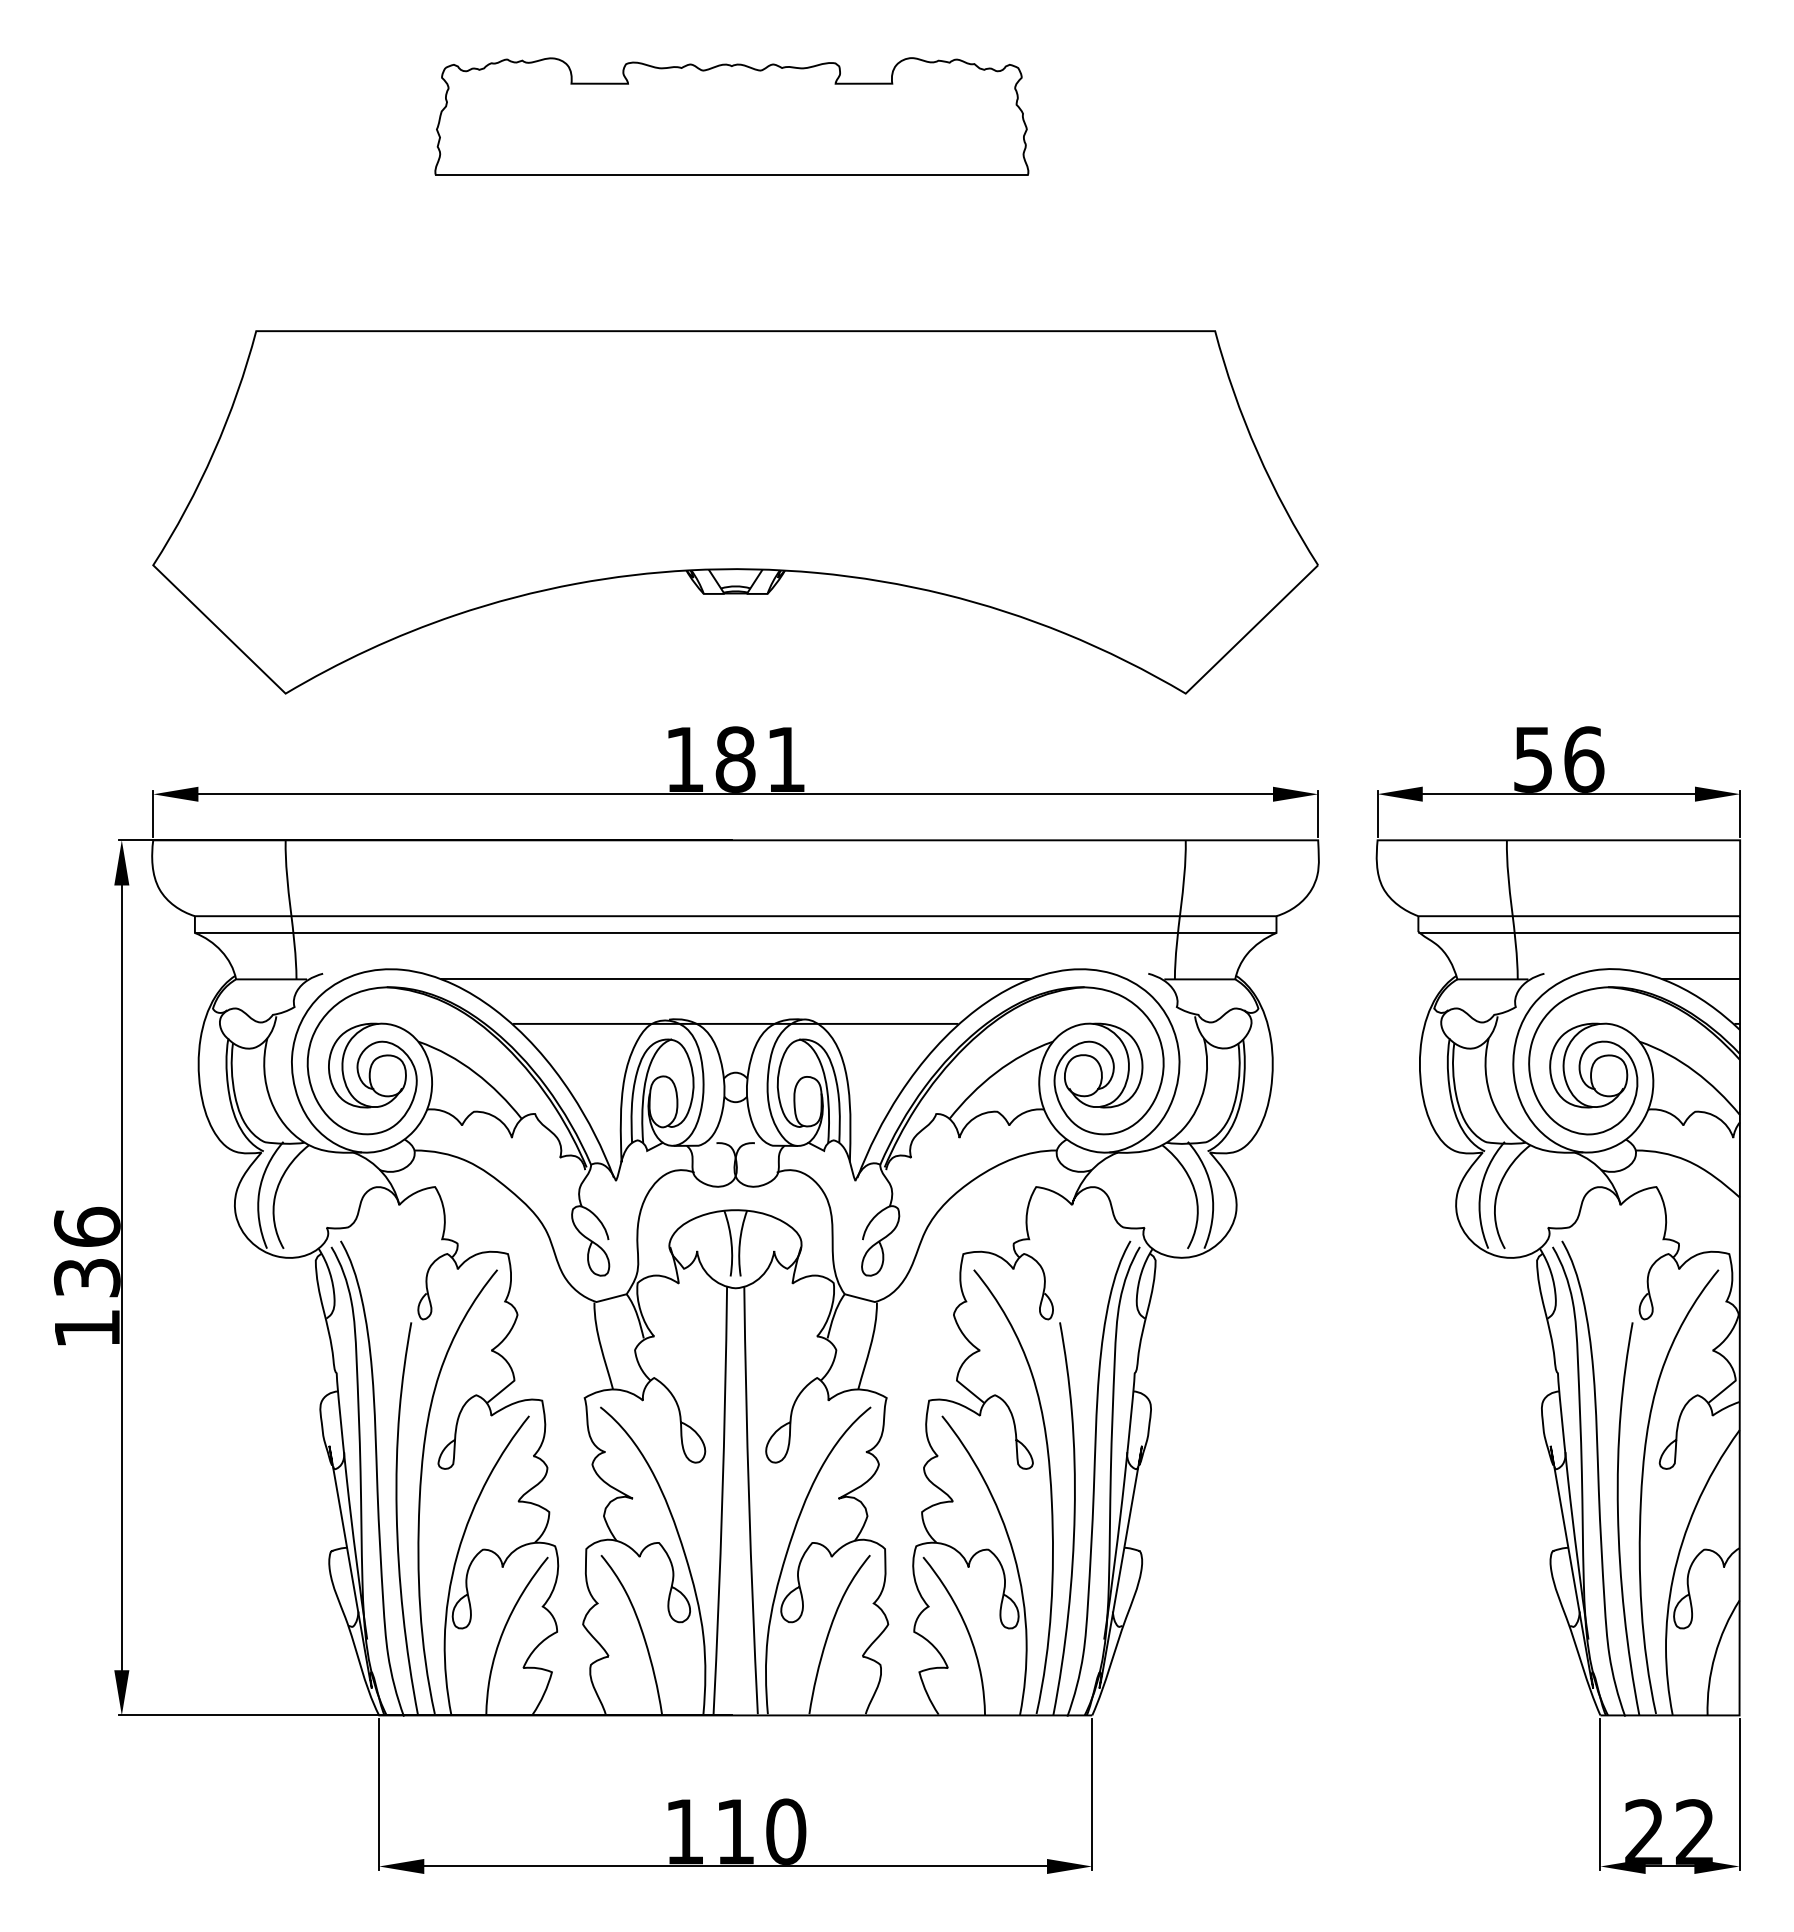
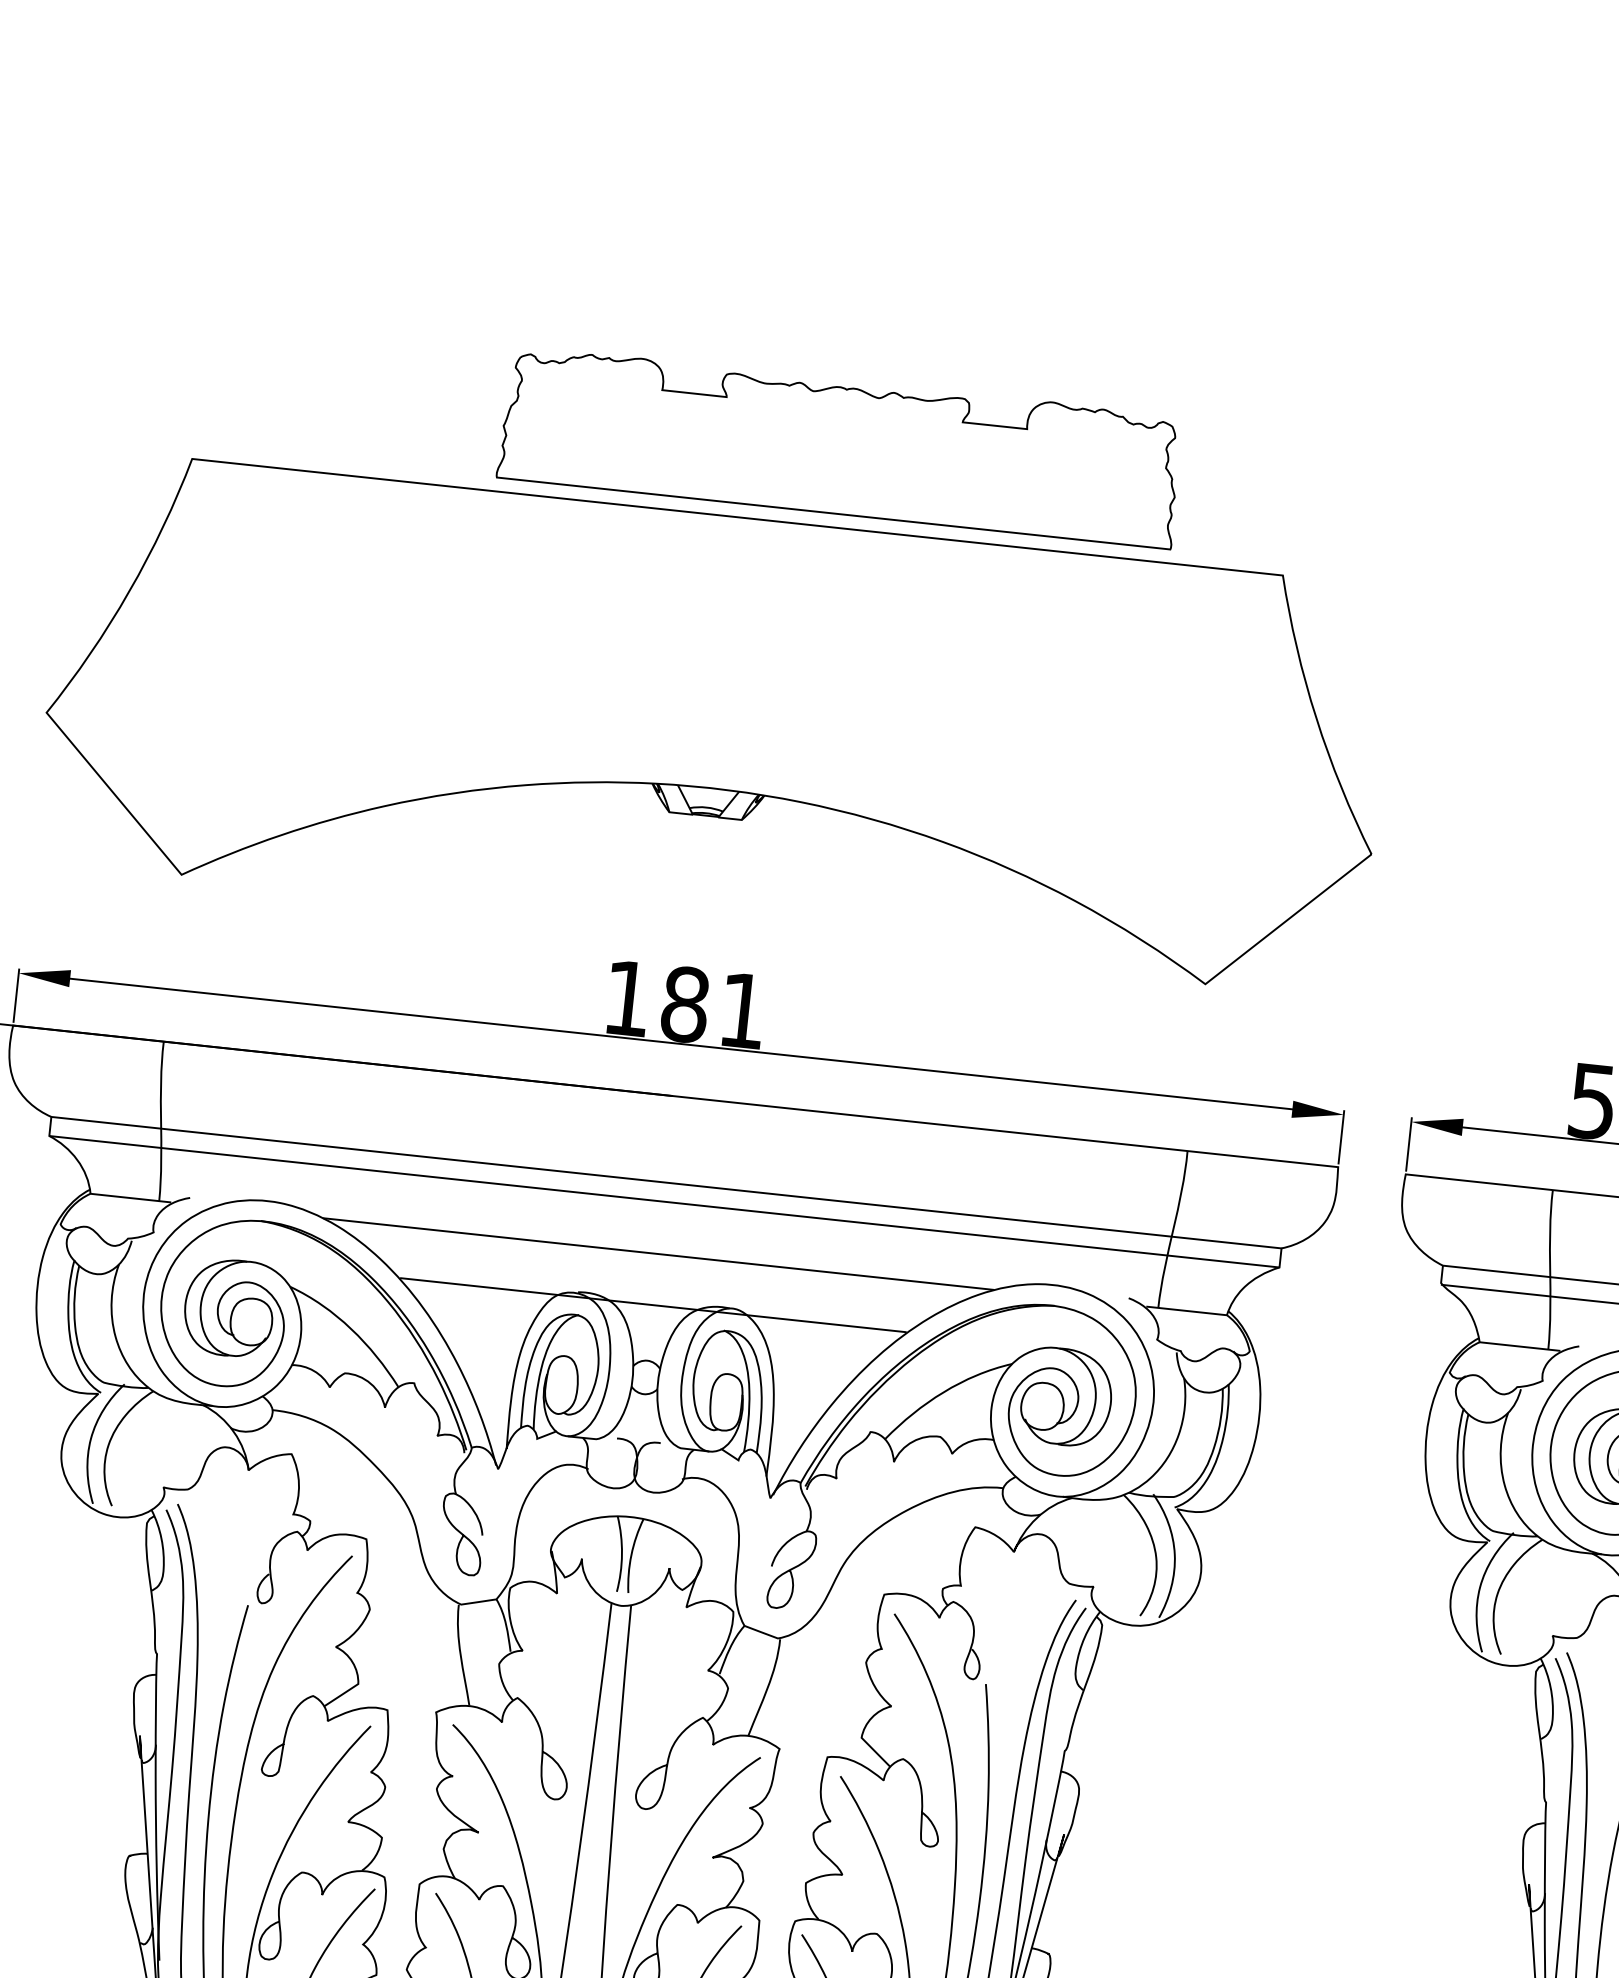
part: (731, 116) -> (840, 446), moved

